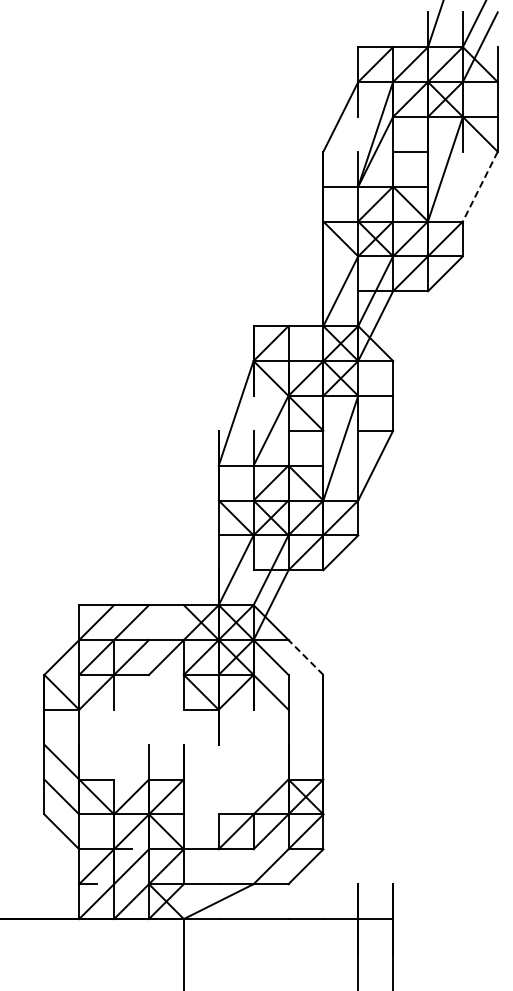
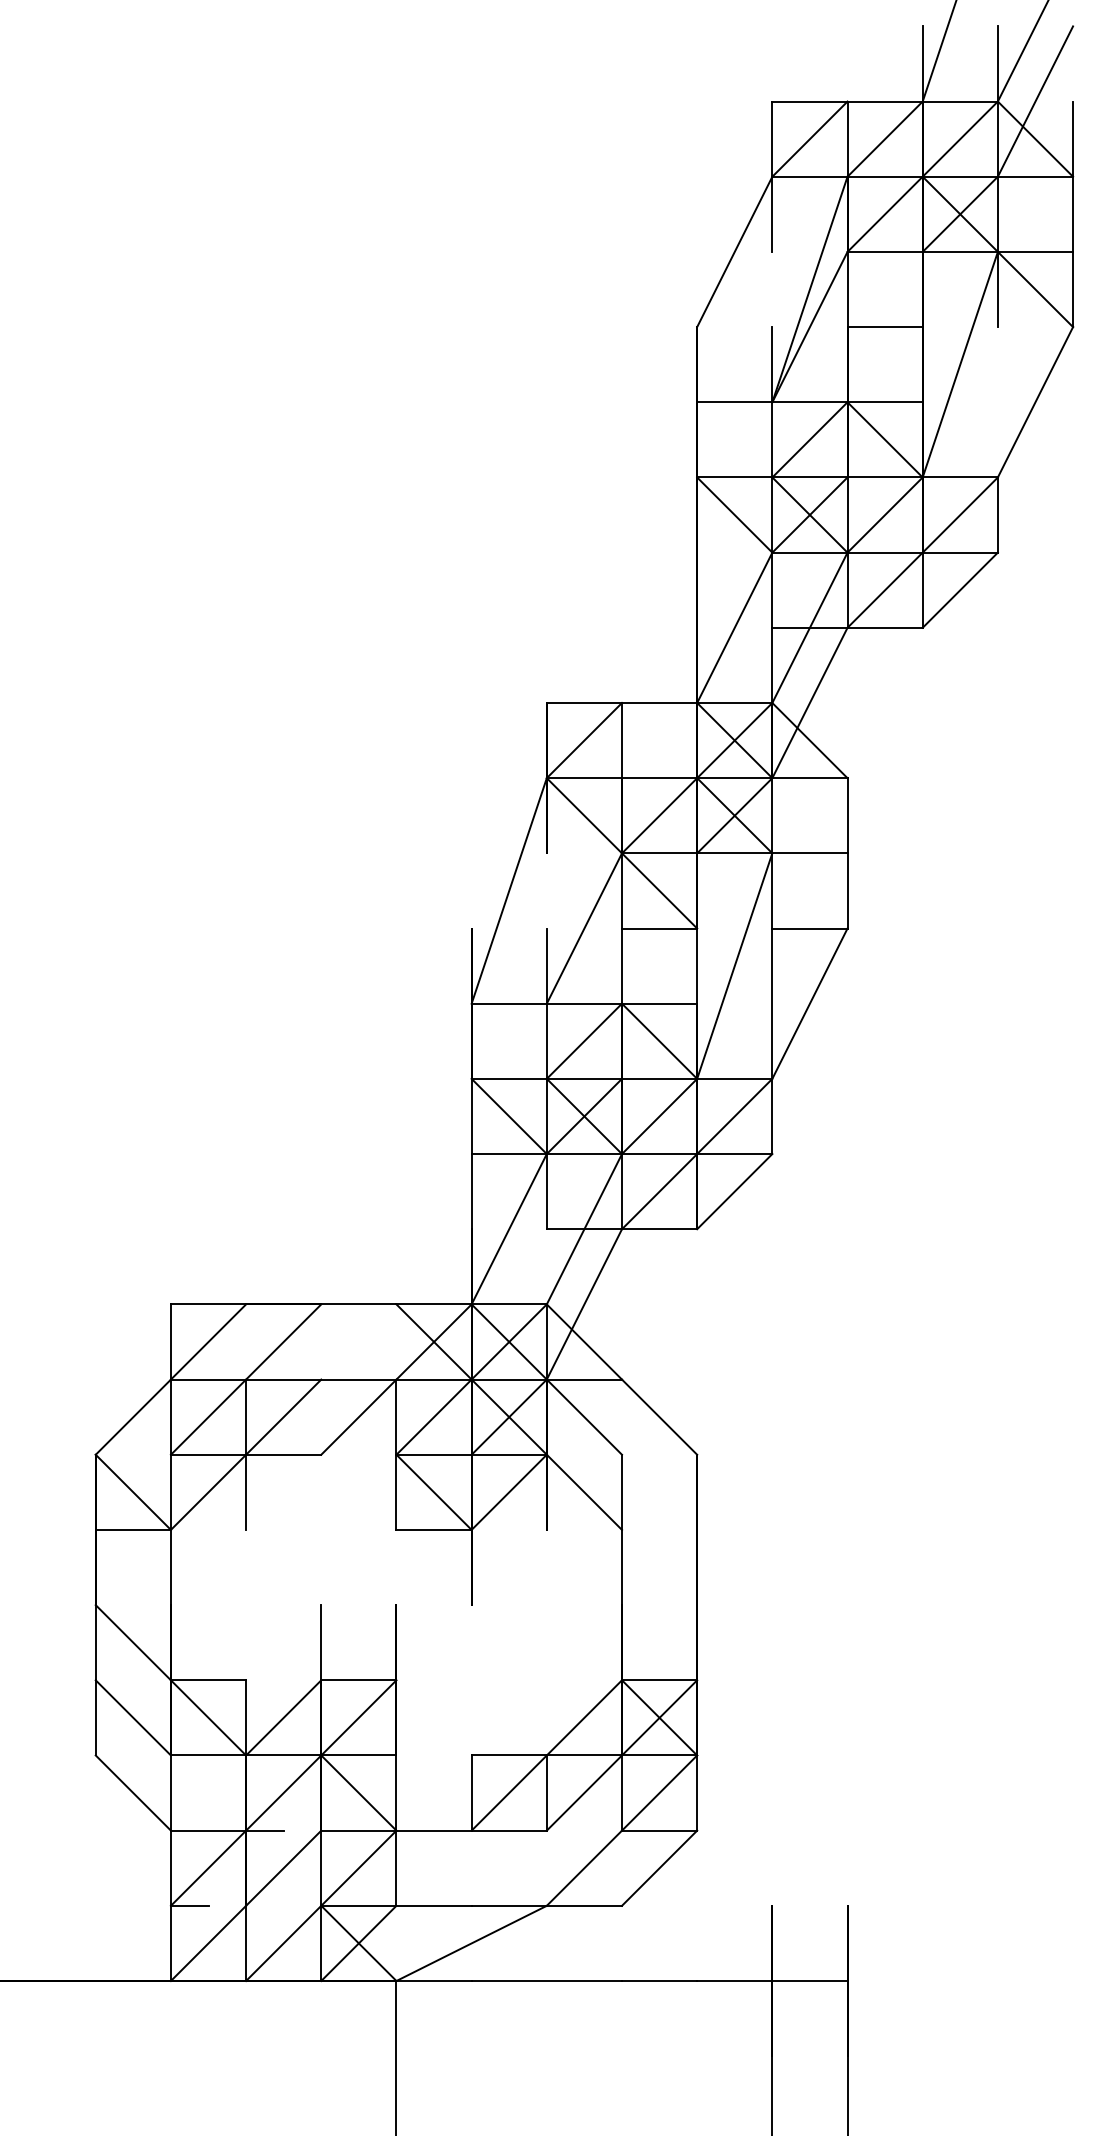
line: (480, 186) -> (1035, 401), dashed -> solid
line: (305, 657) -> (658, 1417), dashed -> solid

